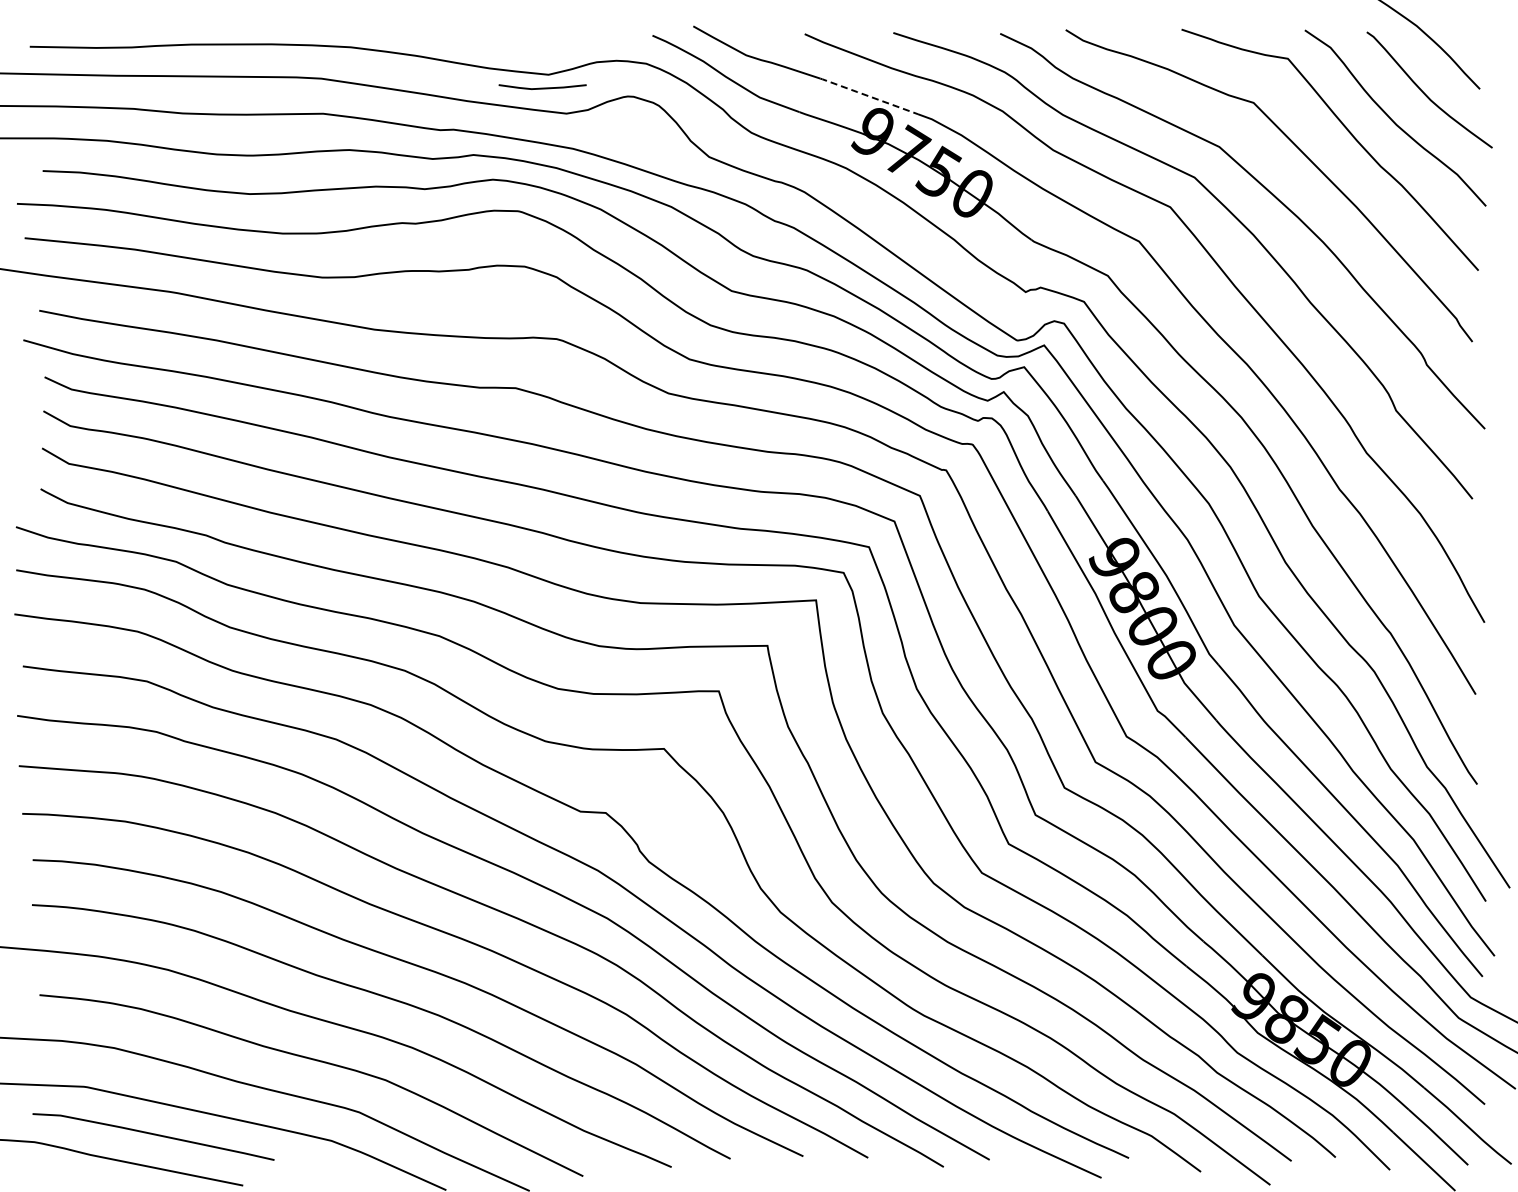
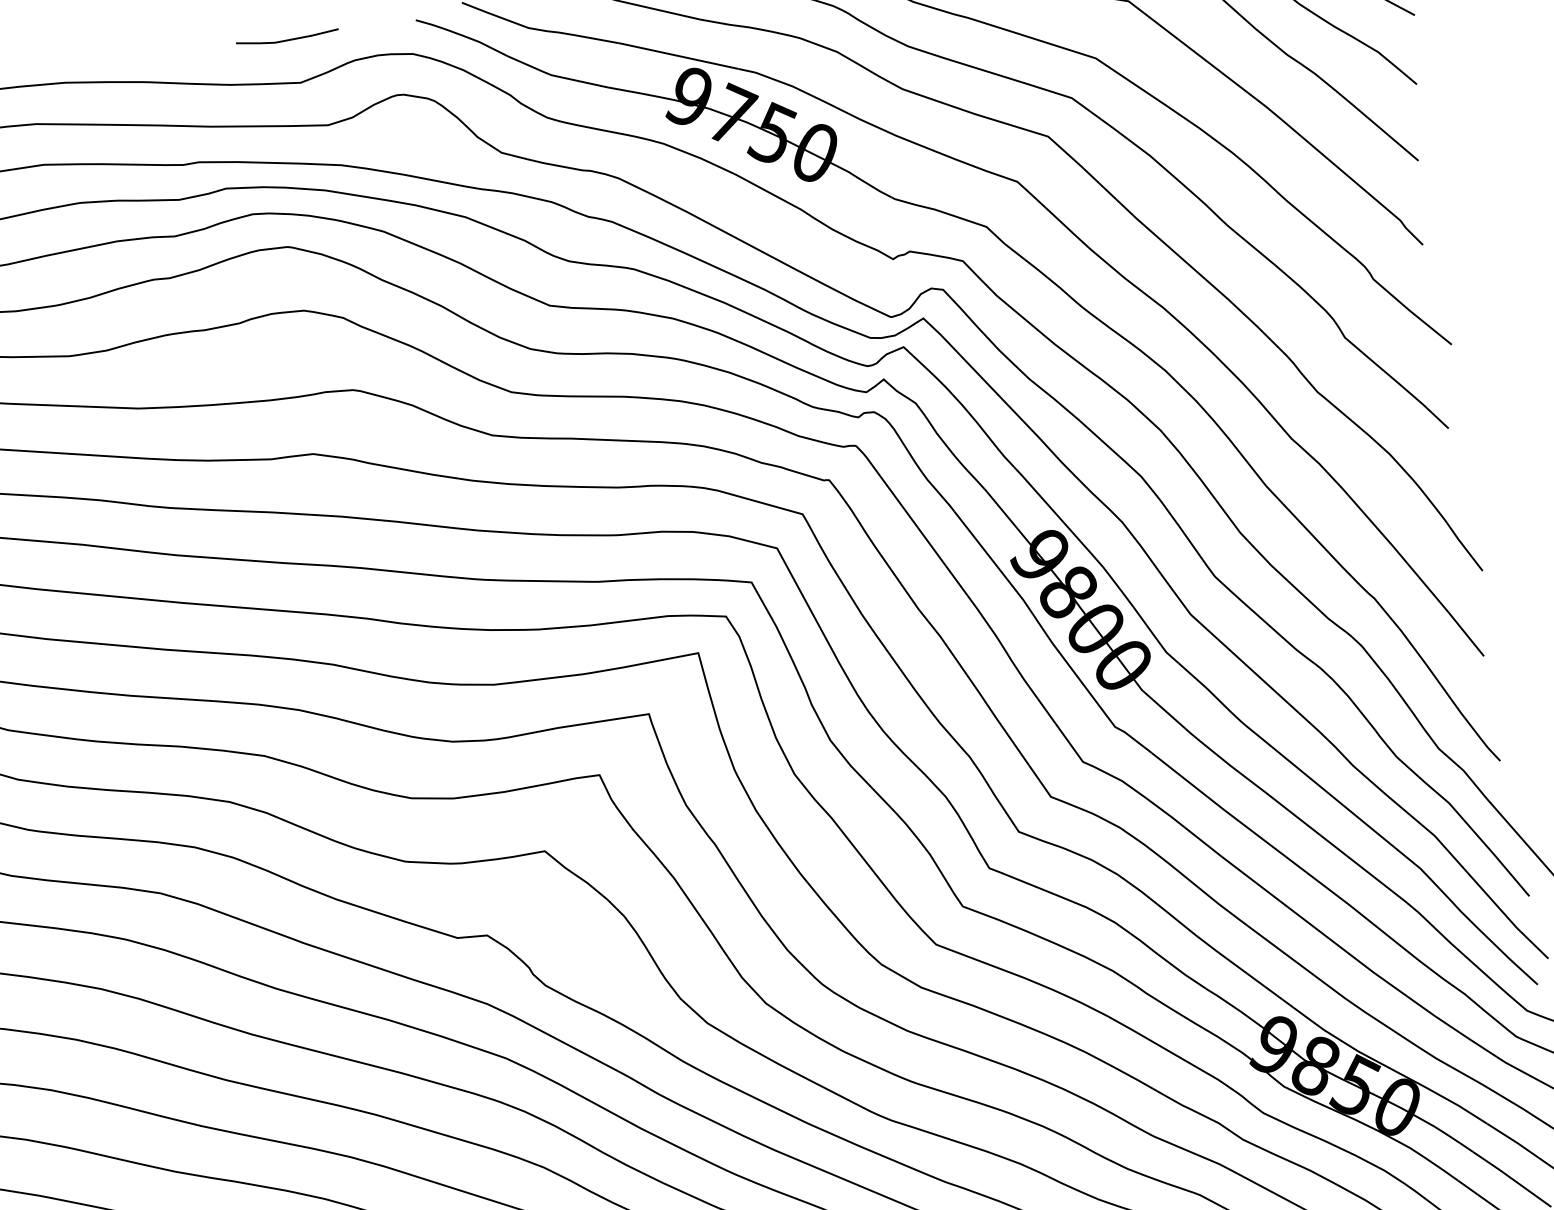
line: (542, 87) -> (287, 39), moved
line: (867, 95) -> (676, 55), dashed -> solid

